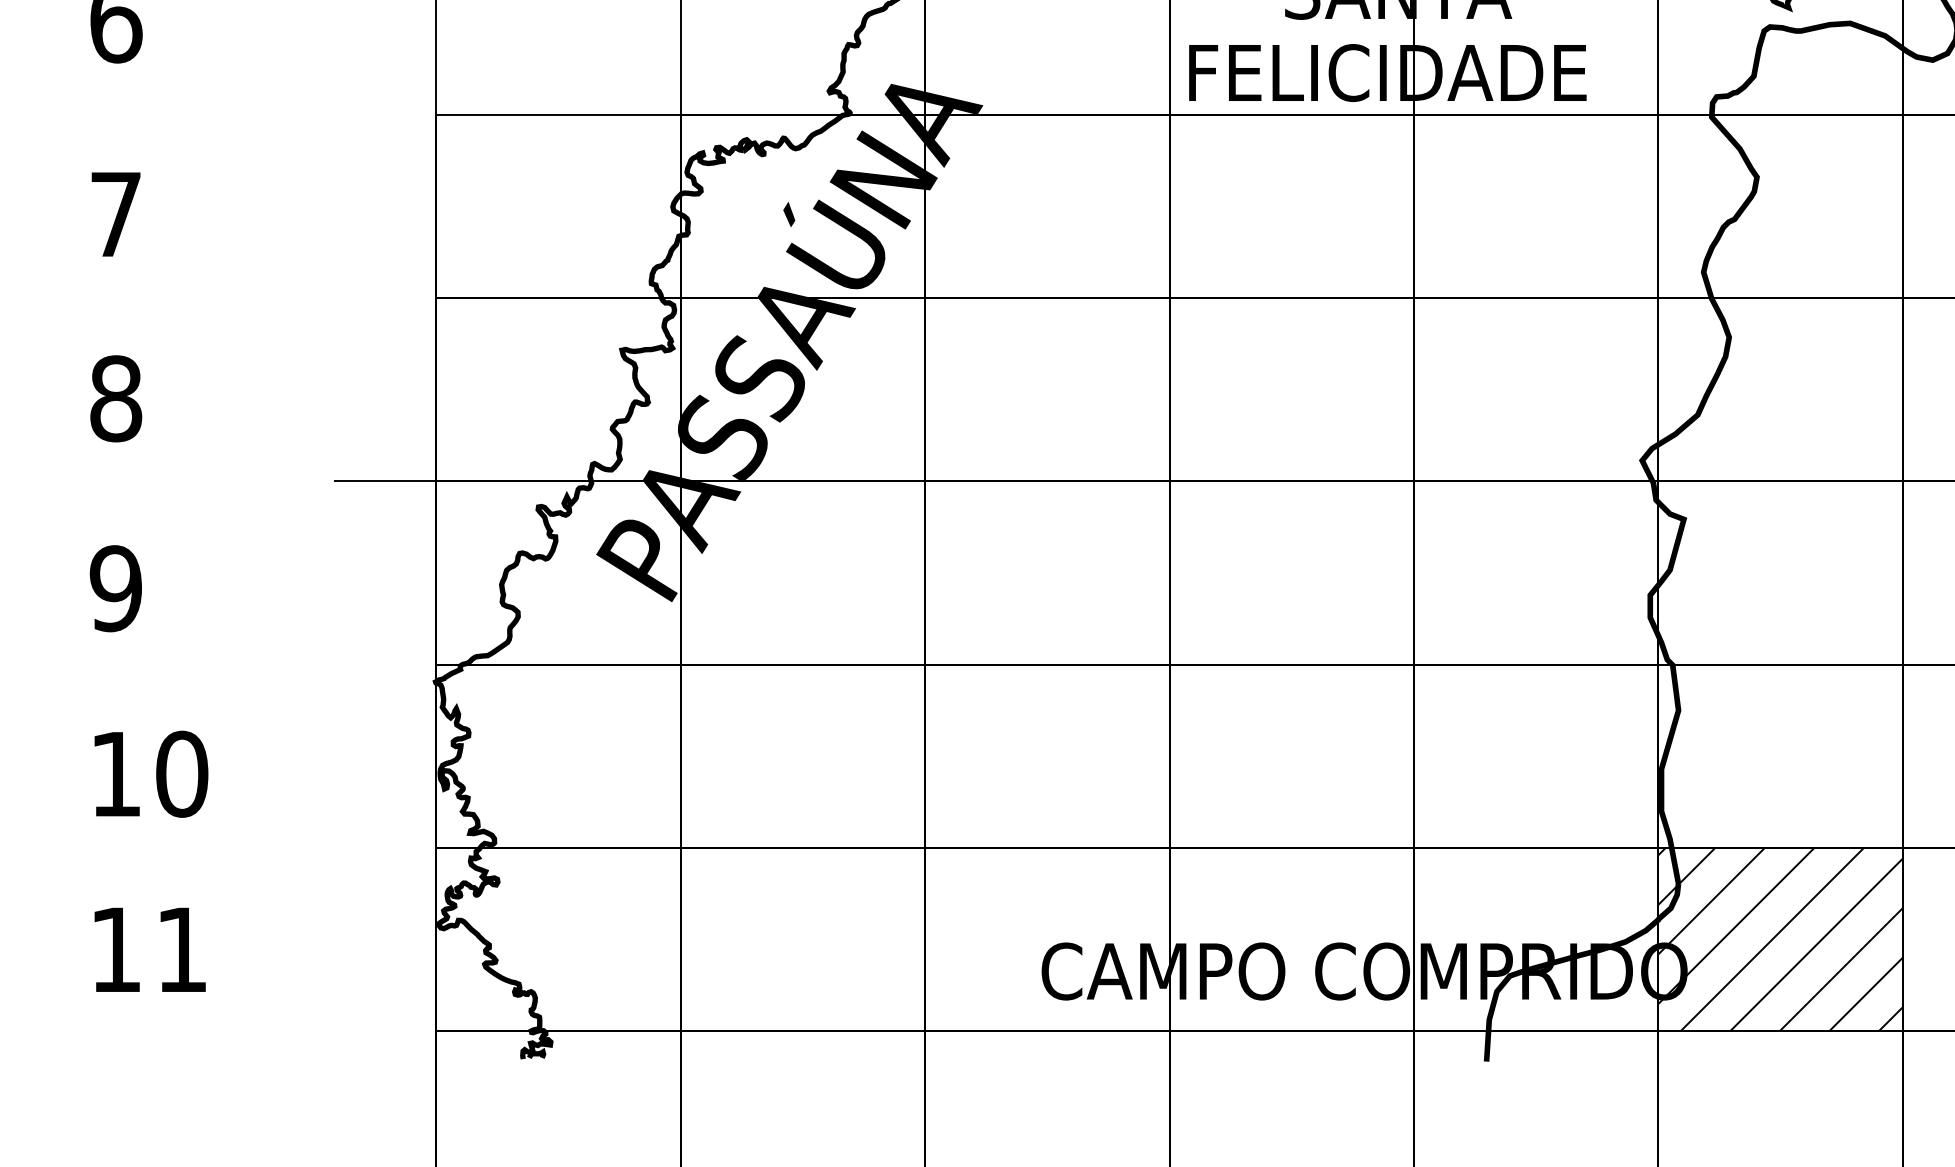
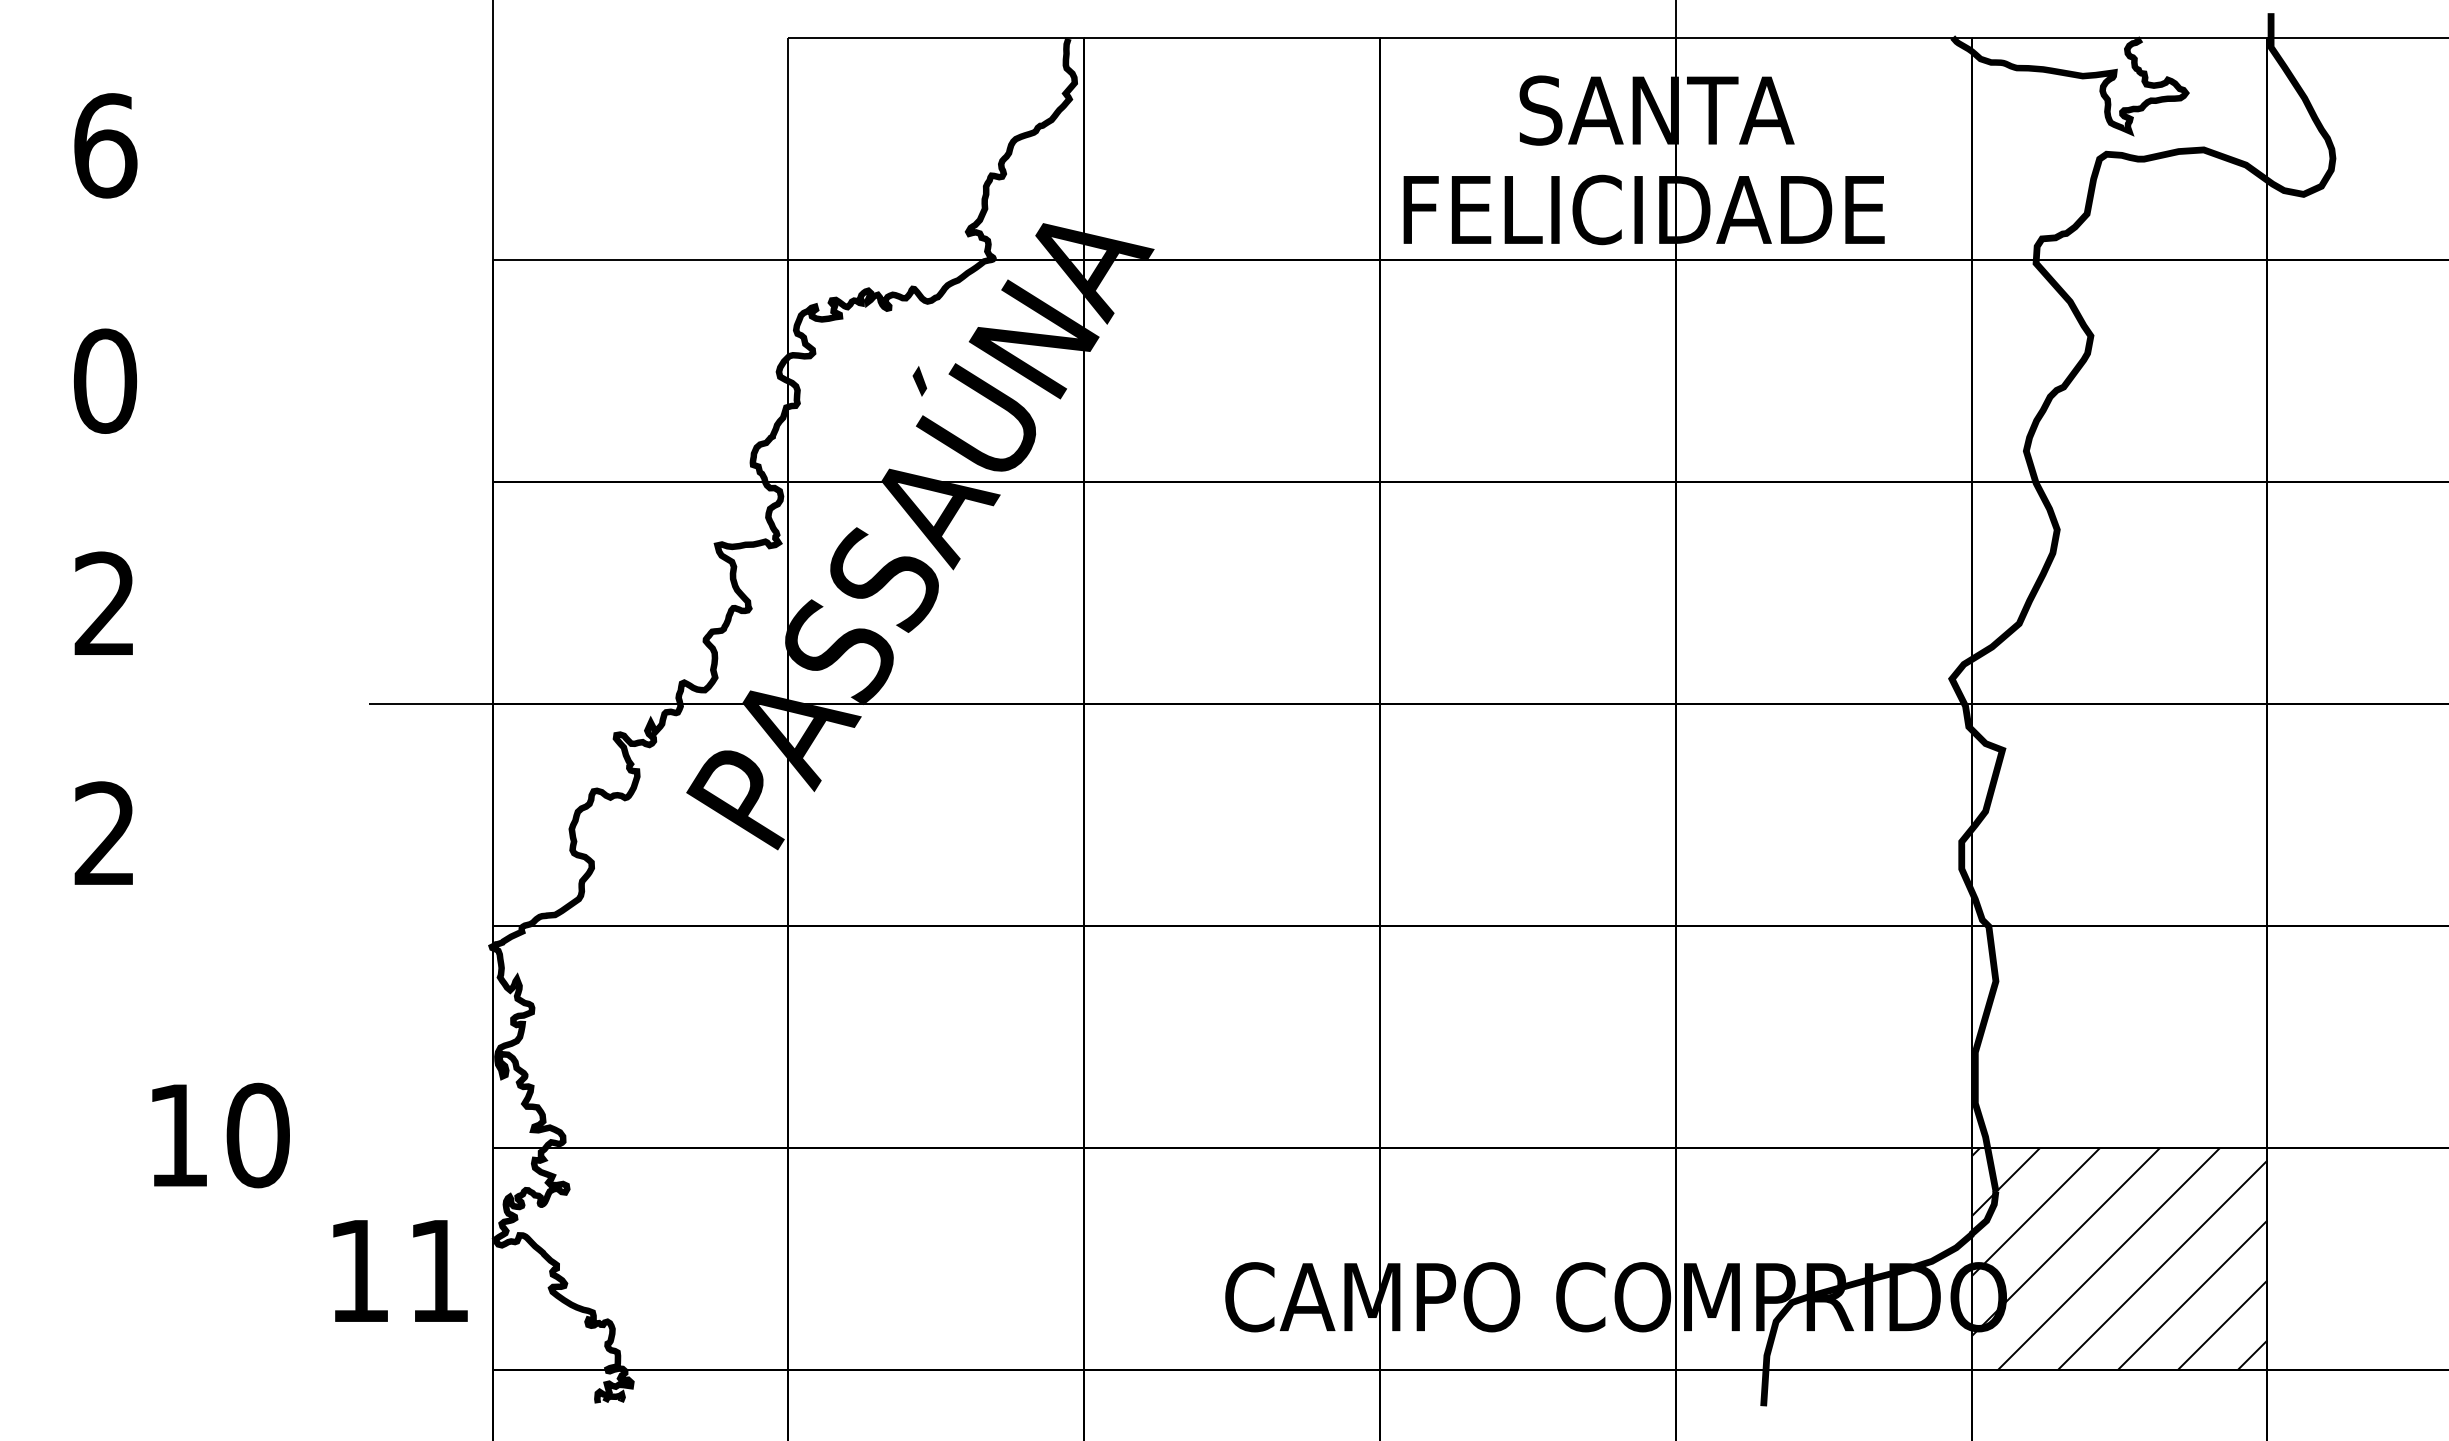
text: (116, 213) -> (105, 380), 7 -> 0
text: (116, 398) -> (105, 603), 8 -> 2
text: (115, 588) -> (104, 833), 9 -> 2
text: (151, 774) -> (220, 1135), moved
text: (150, 949) -> (400, 1270), moved

